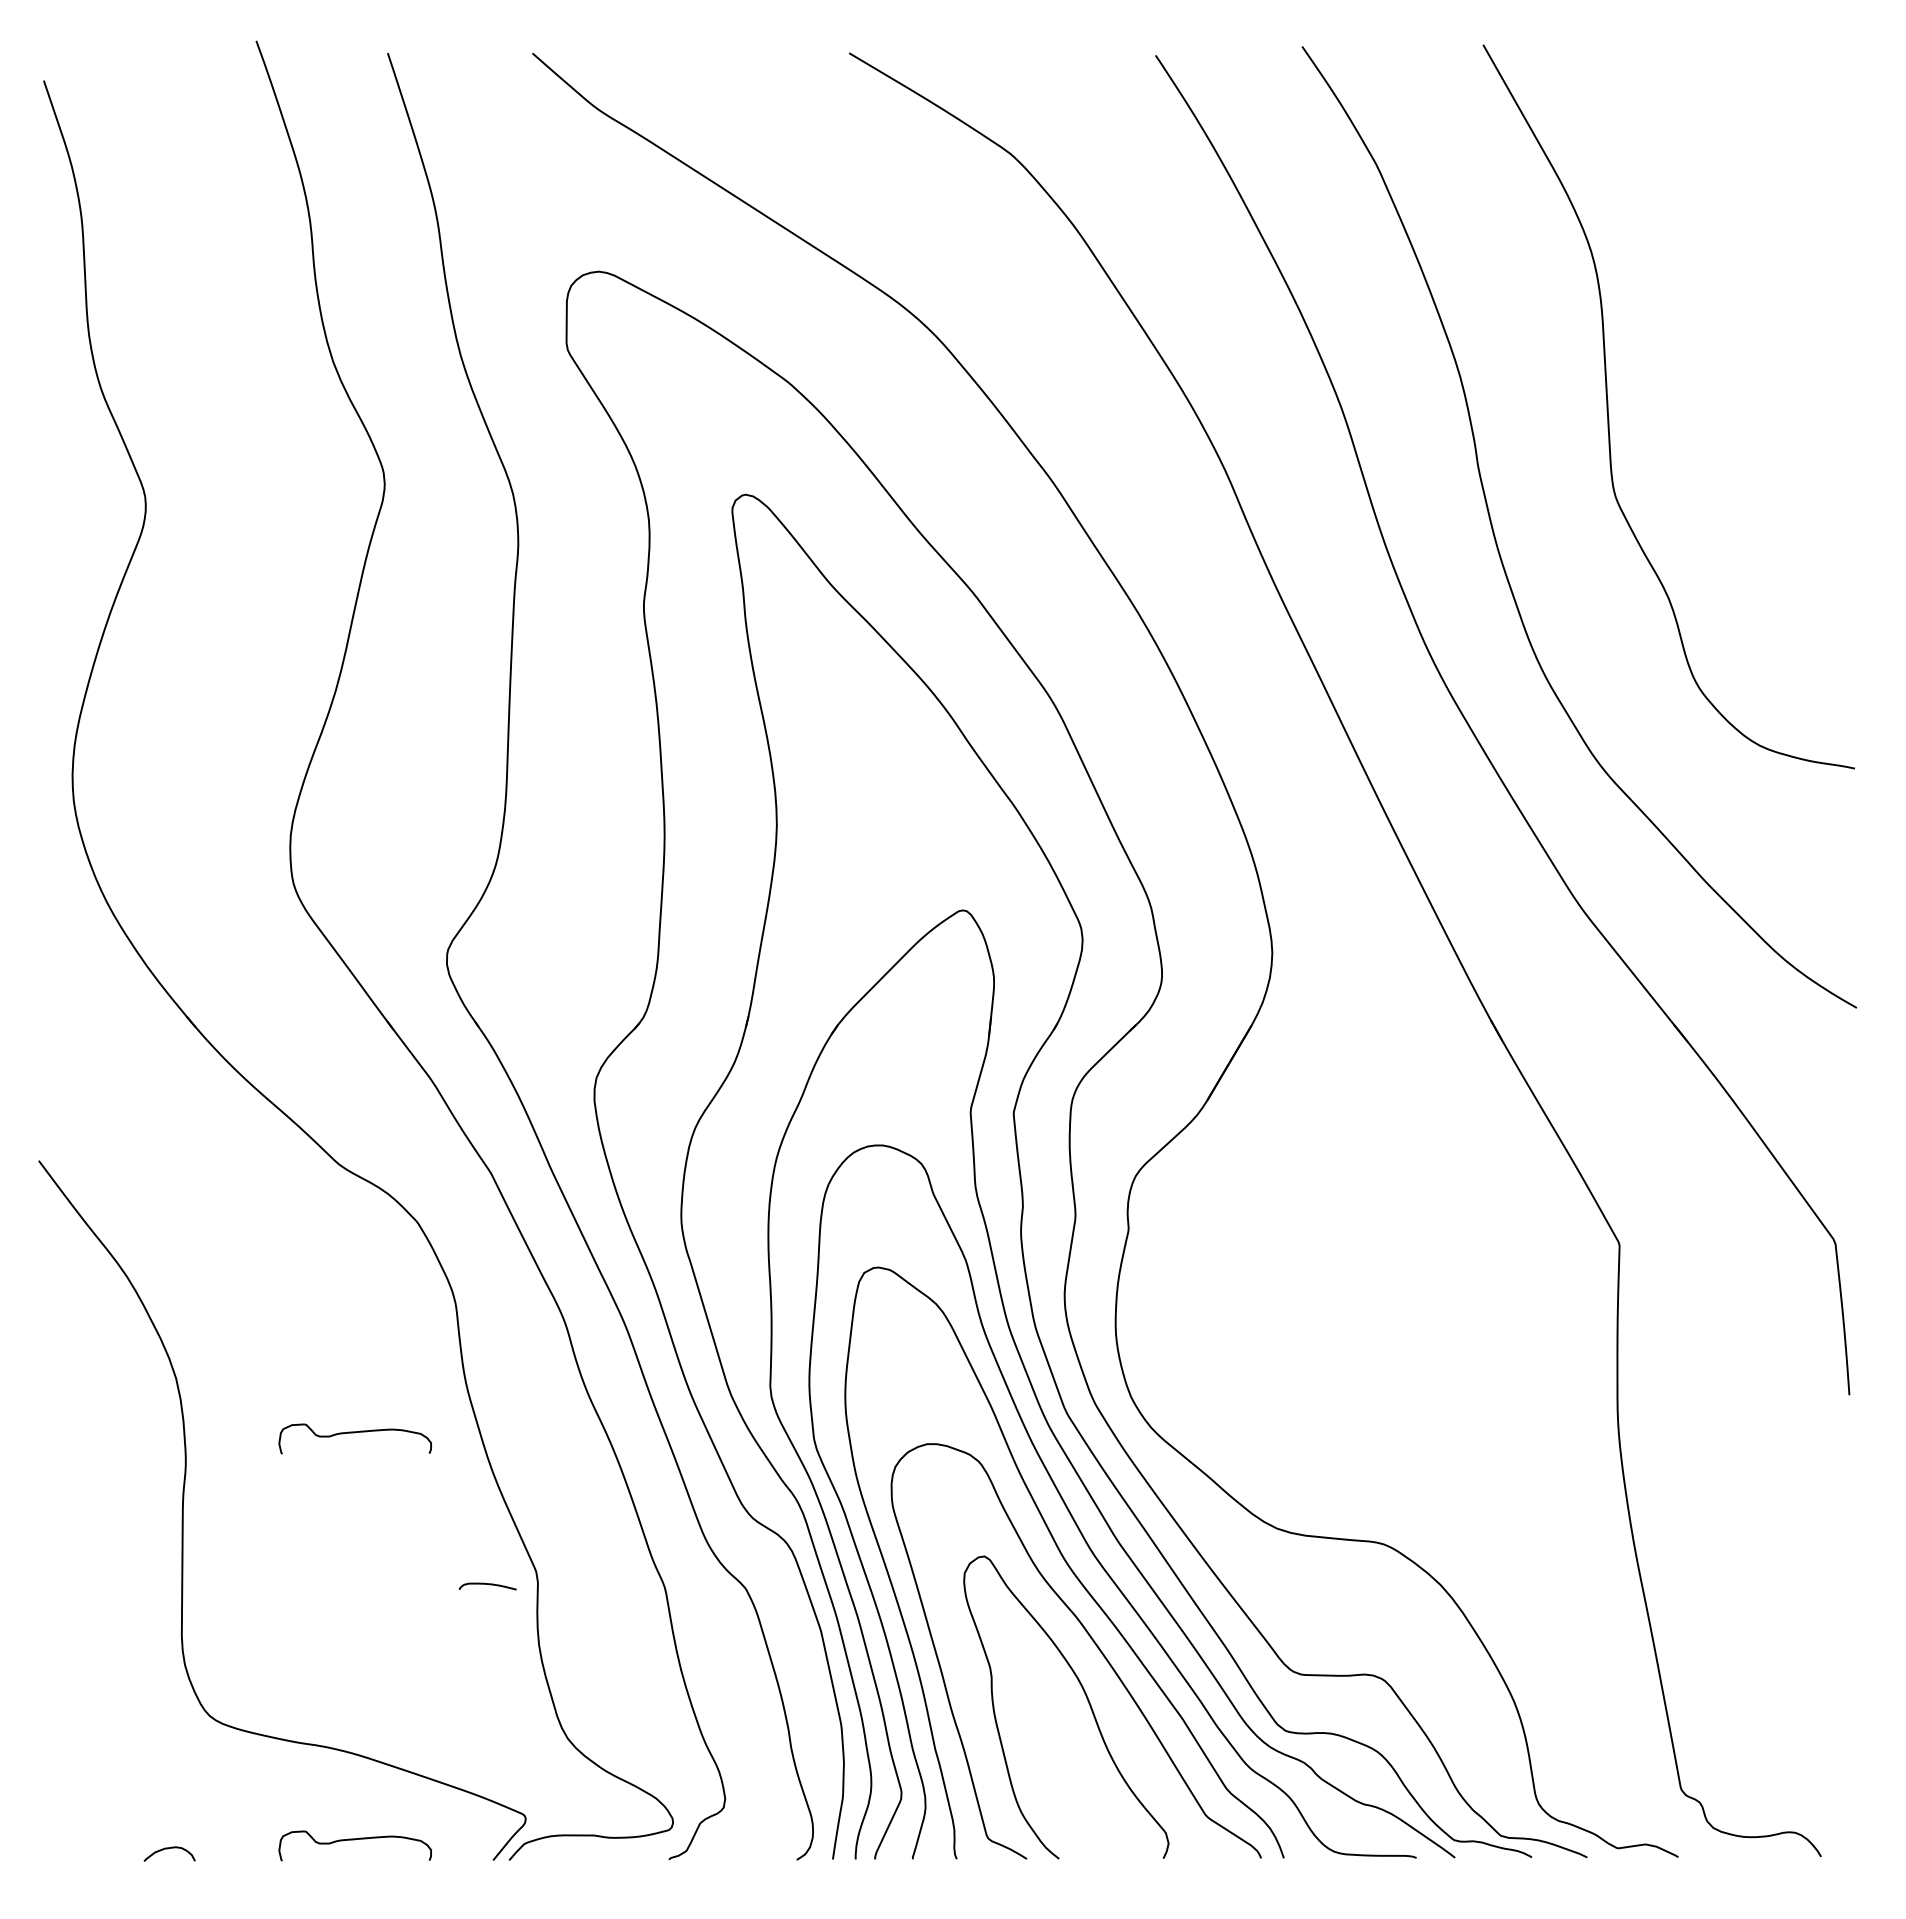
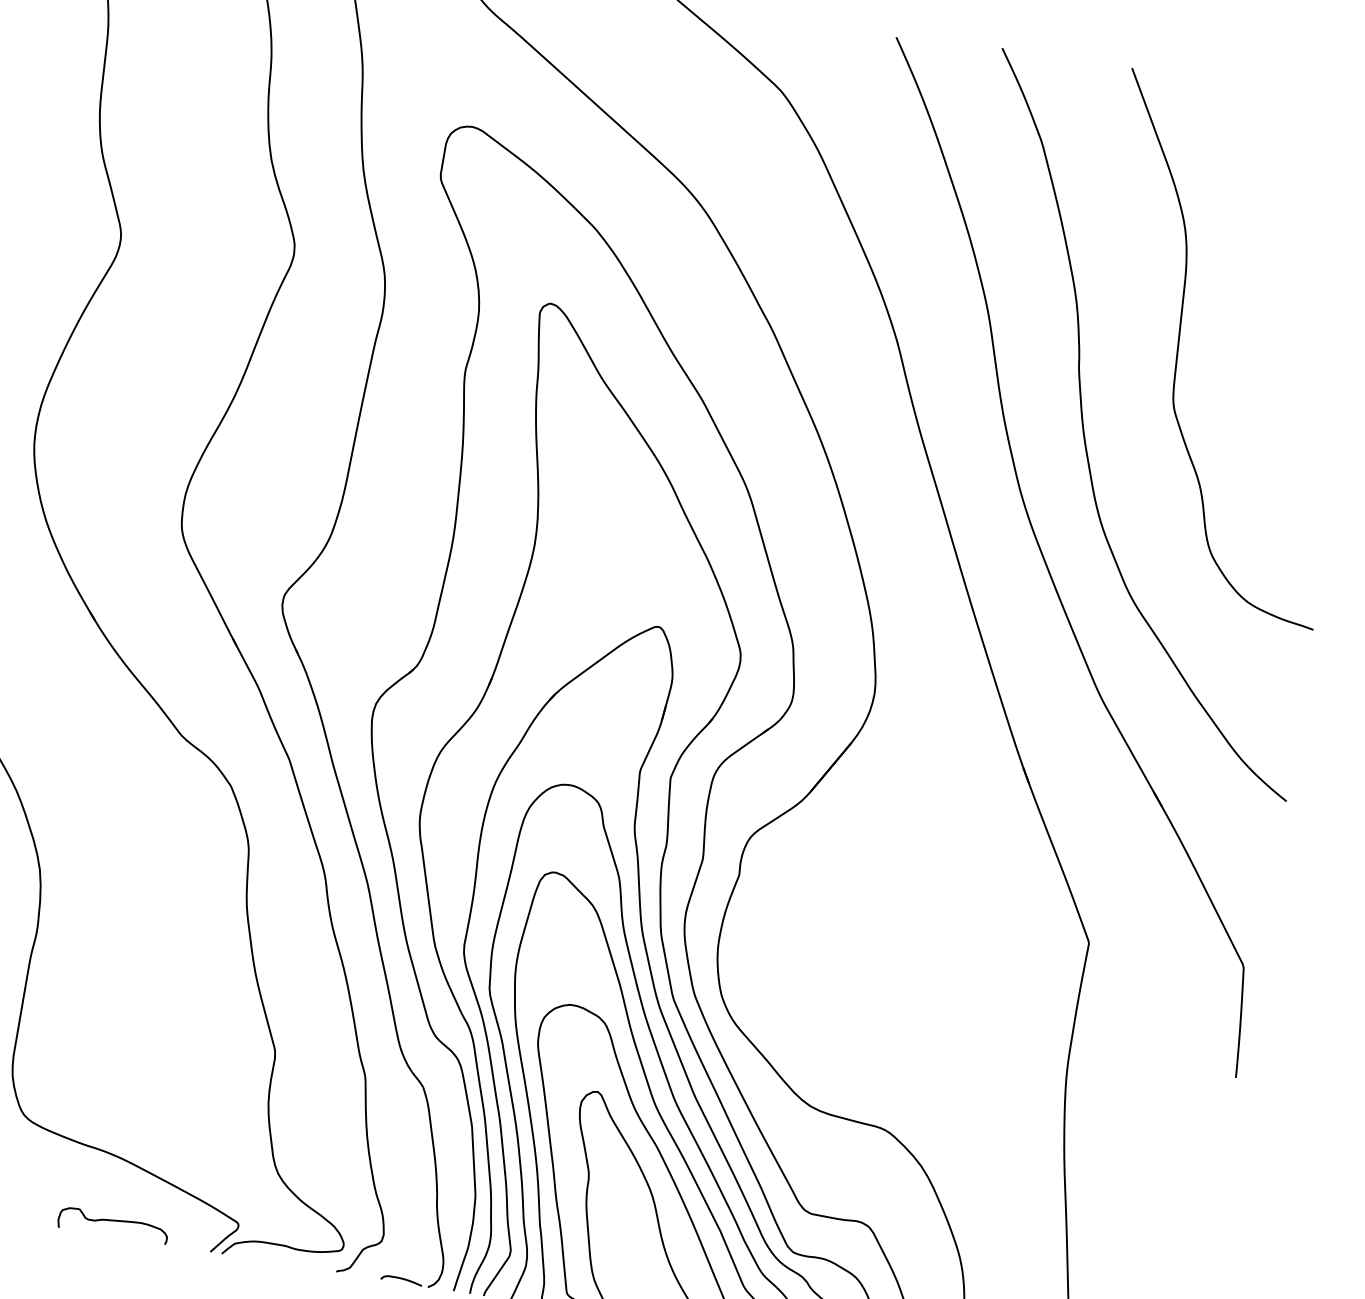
curve: (354, 1433) -> (161, 930), removed
curve: (487, 1584) -> (401, 1278), moved

